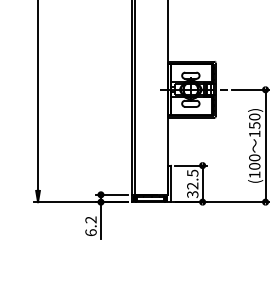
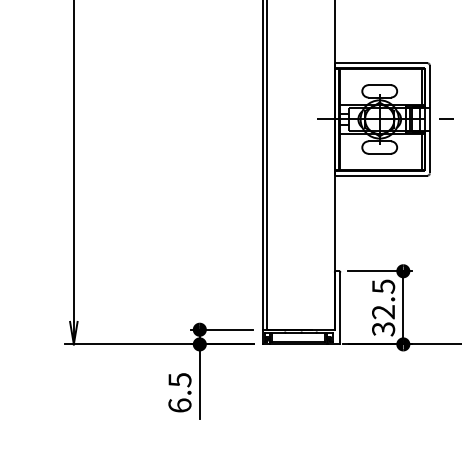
text: (90, 219) -> (178, 379), 6.2 -> 6.5

